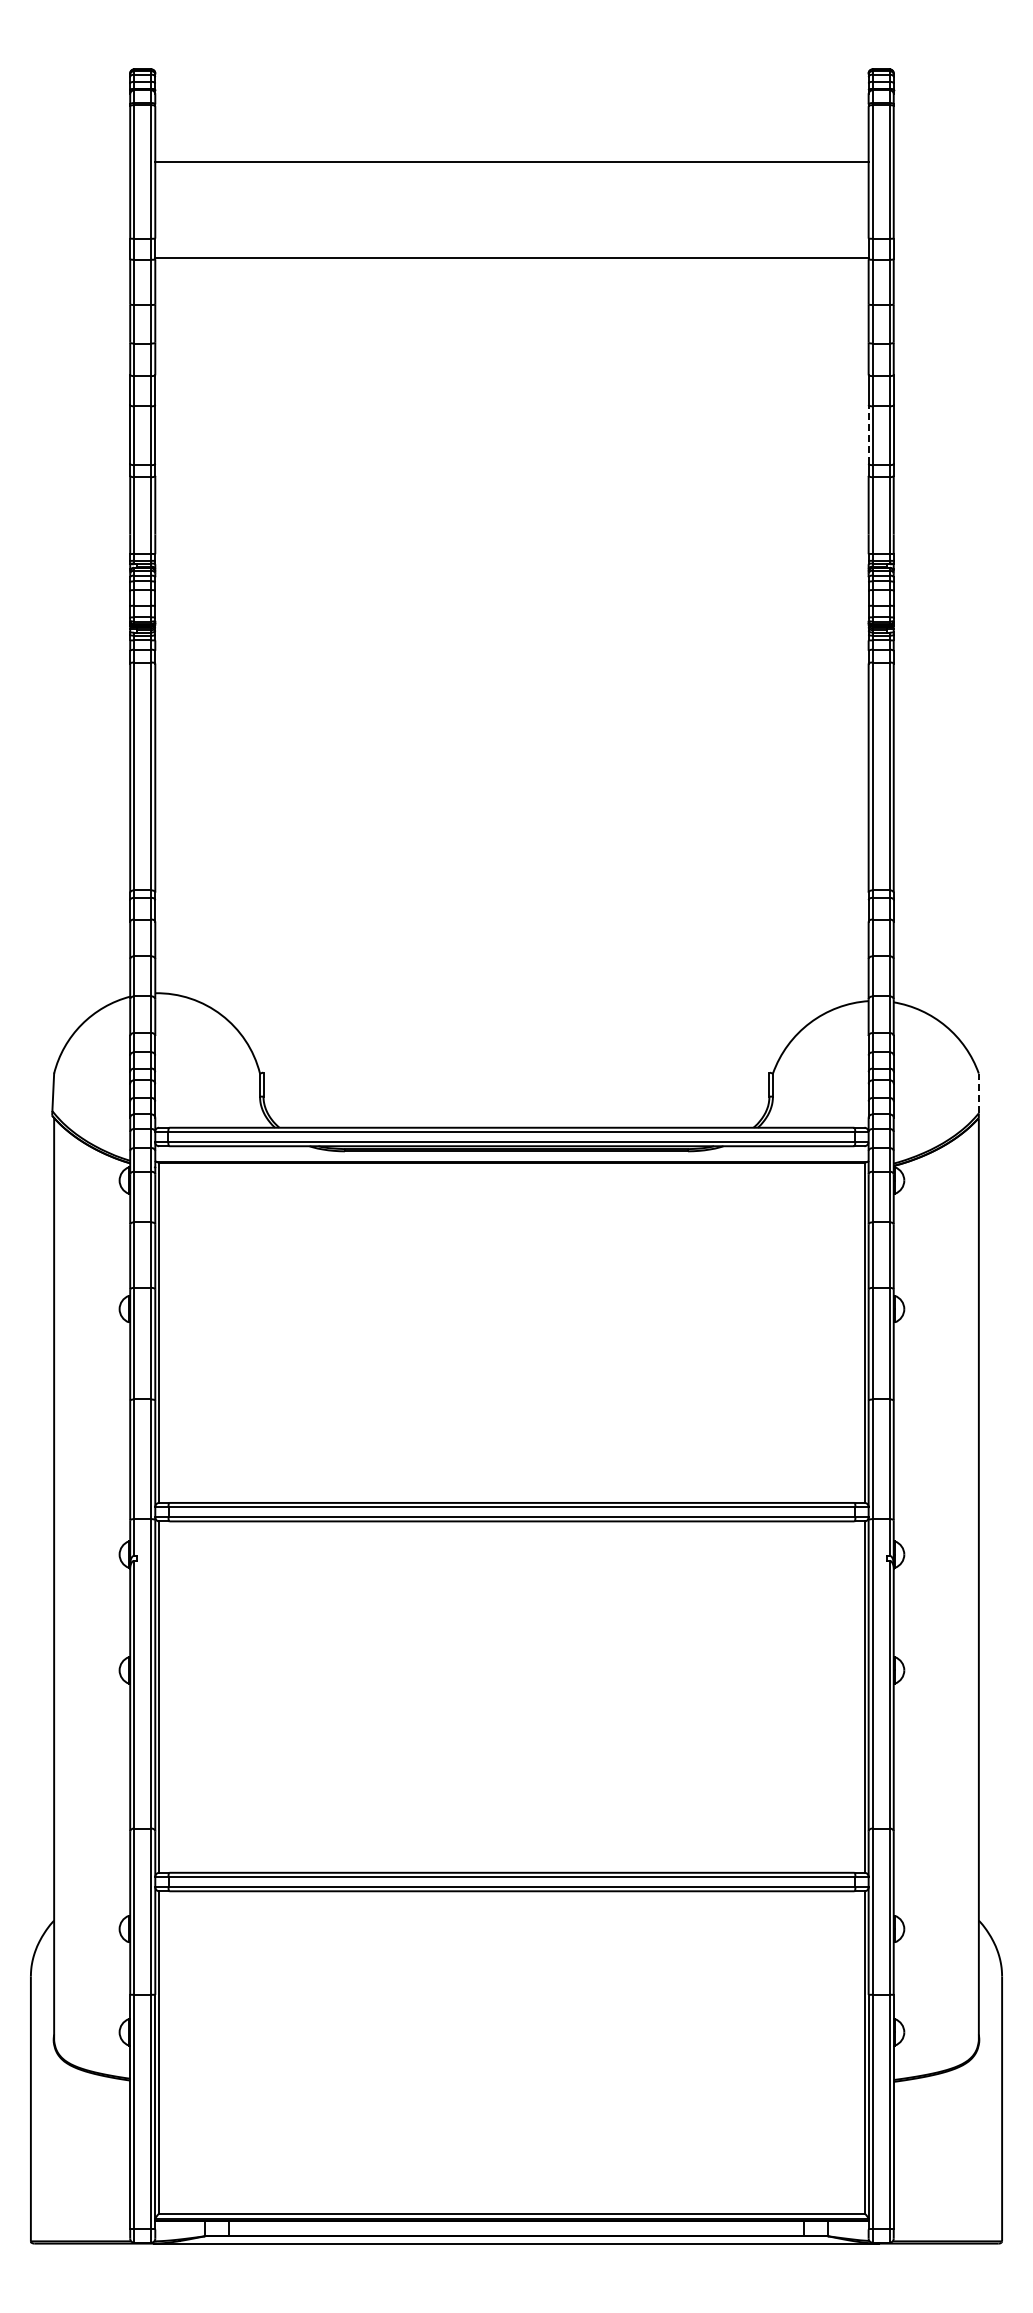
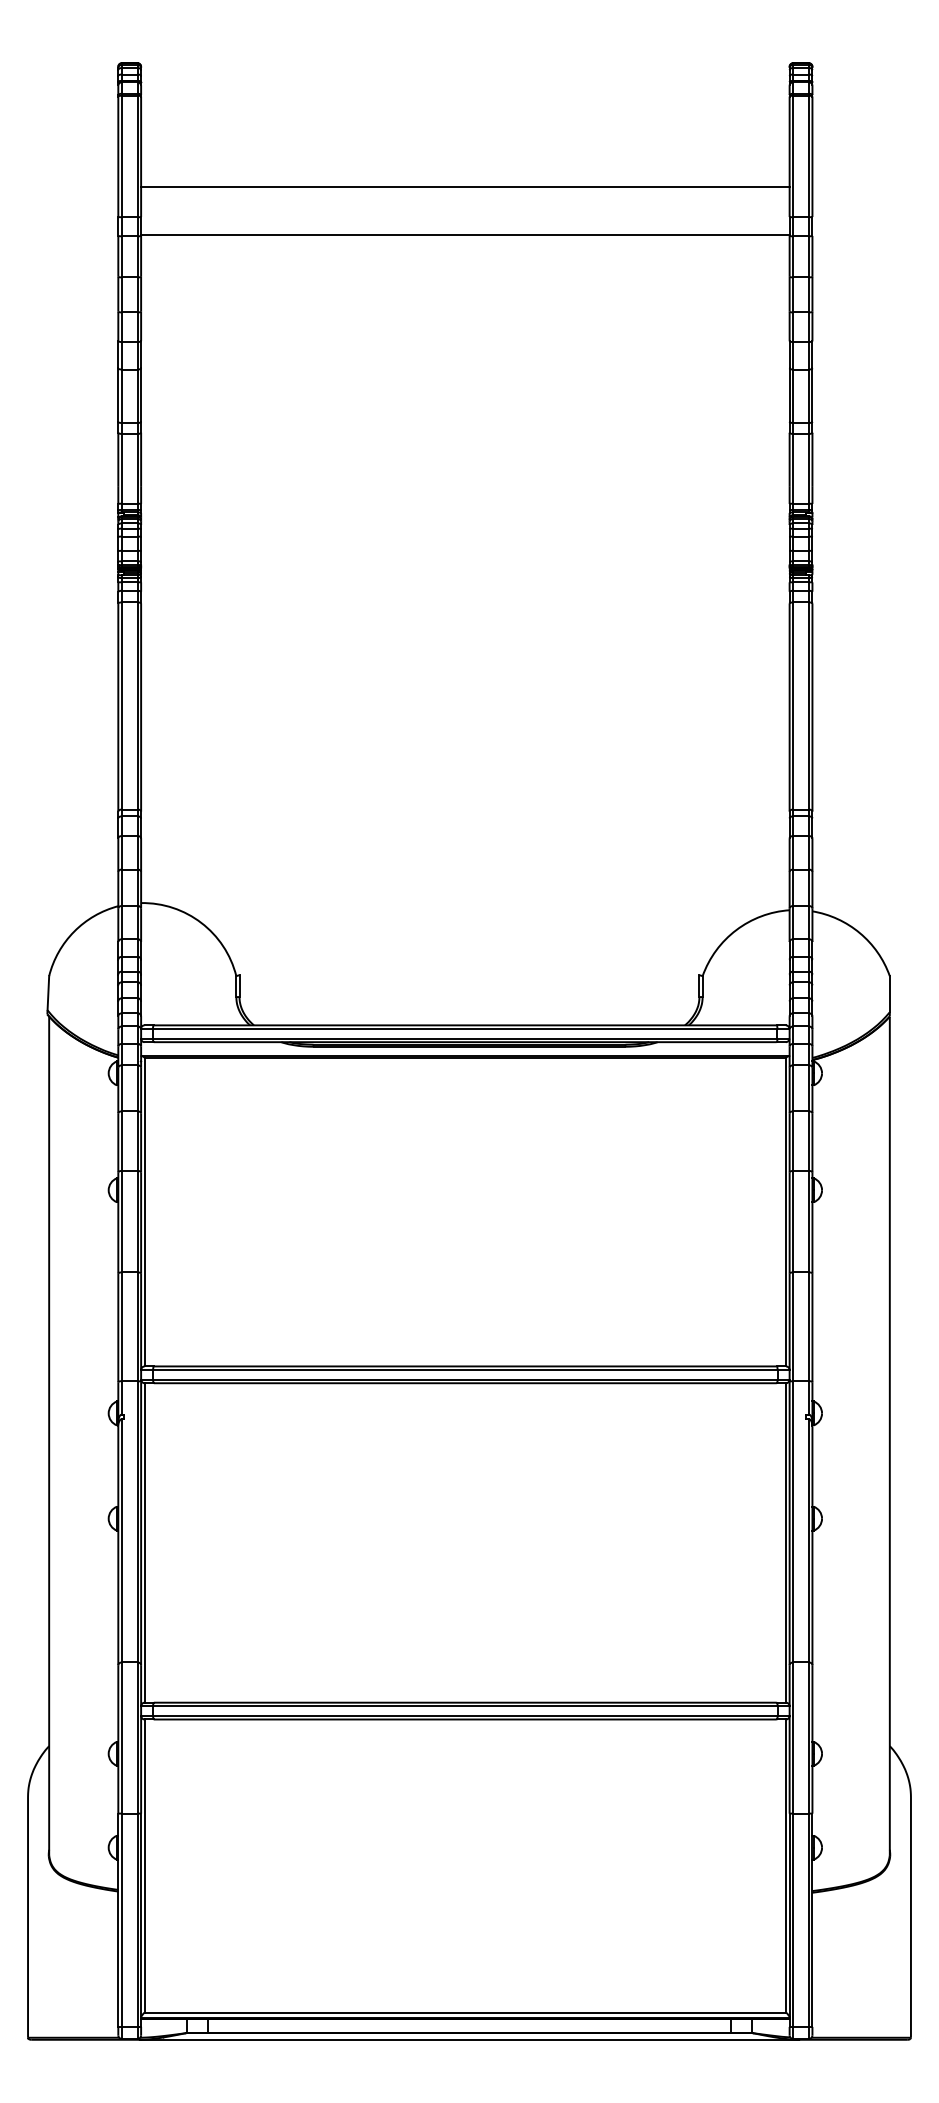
line: (511, 162) -> (464, 186), moved
line: (868, 434) -> (789, 395), dashed -> solid
line: (978, 1093) -> (889, 994), dashed -> solid

